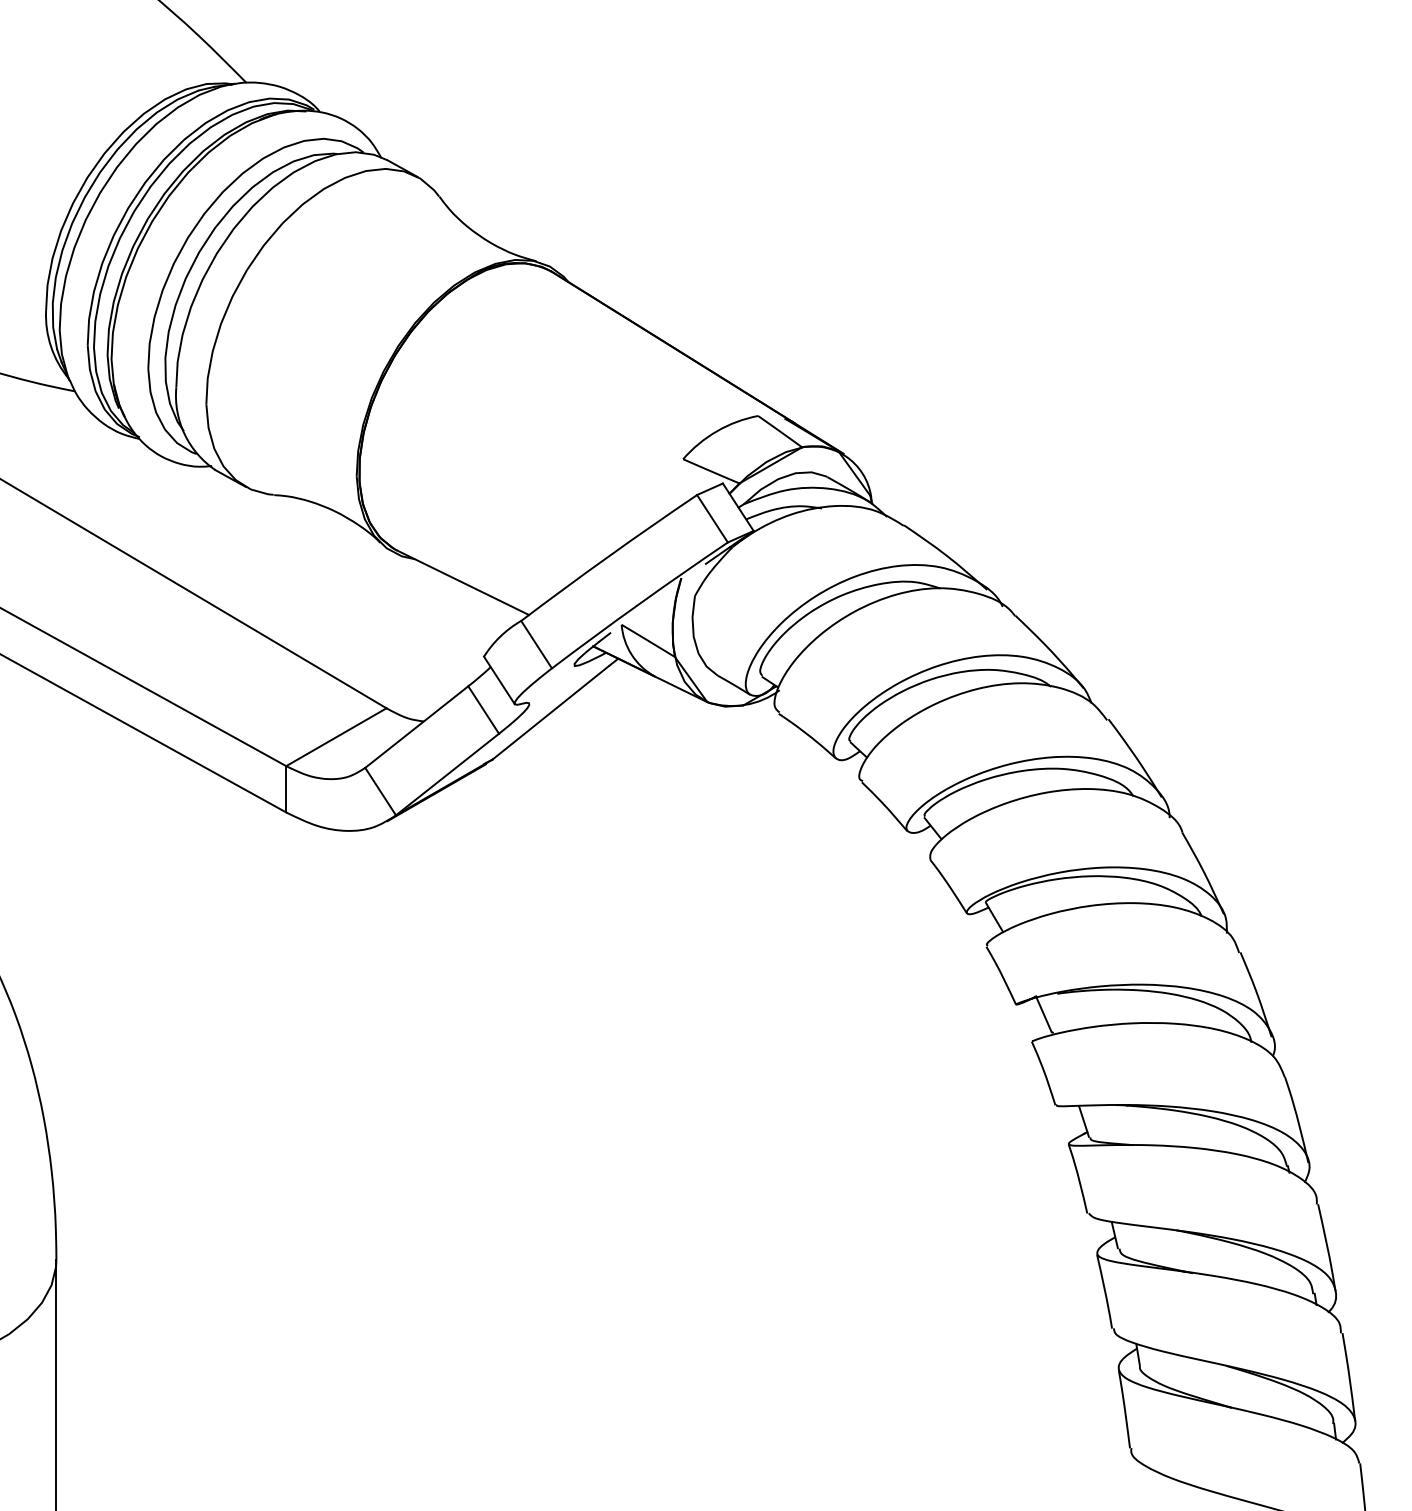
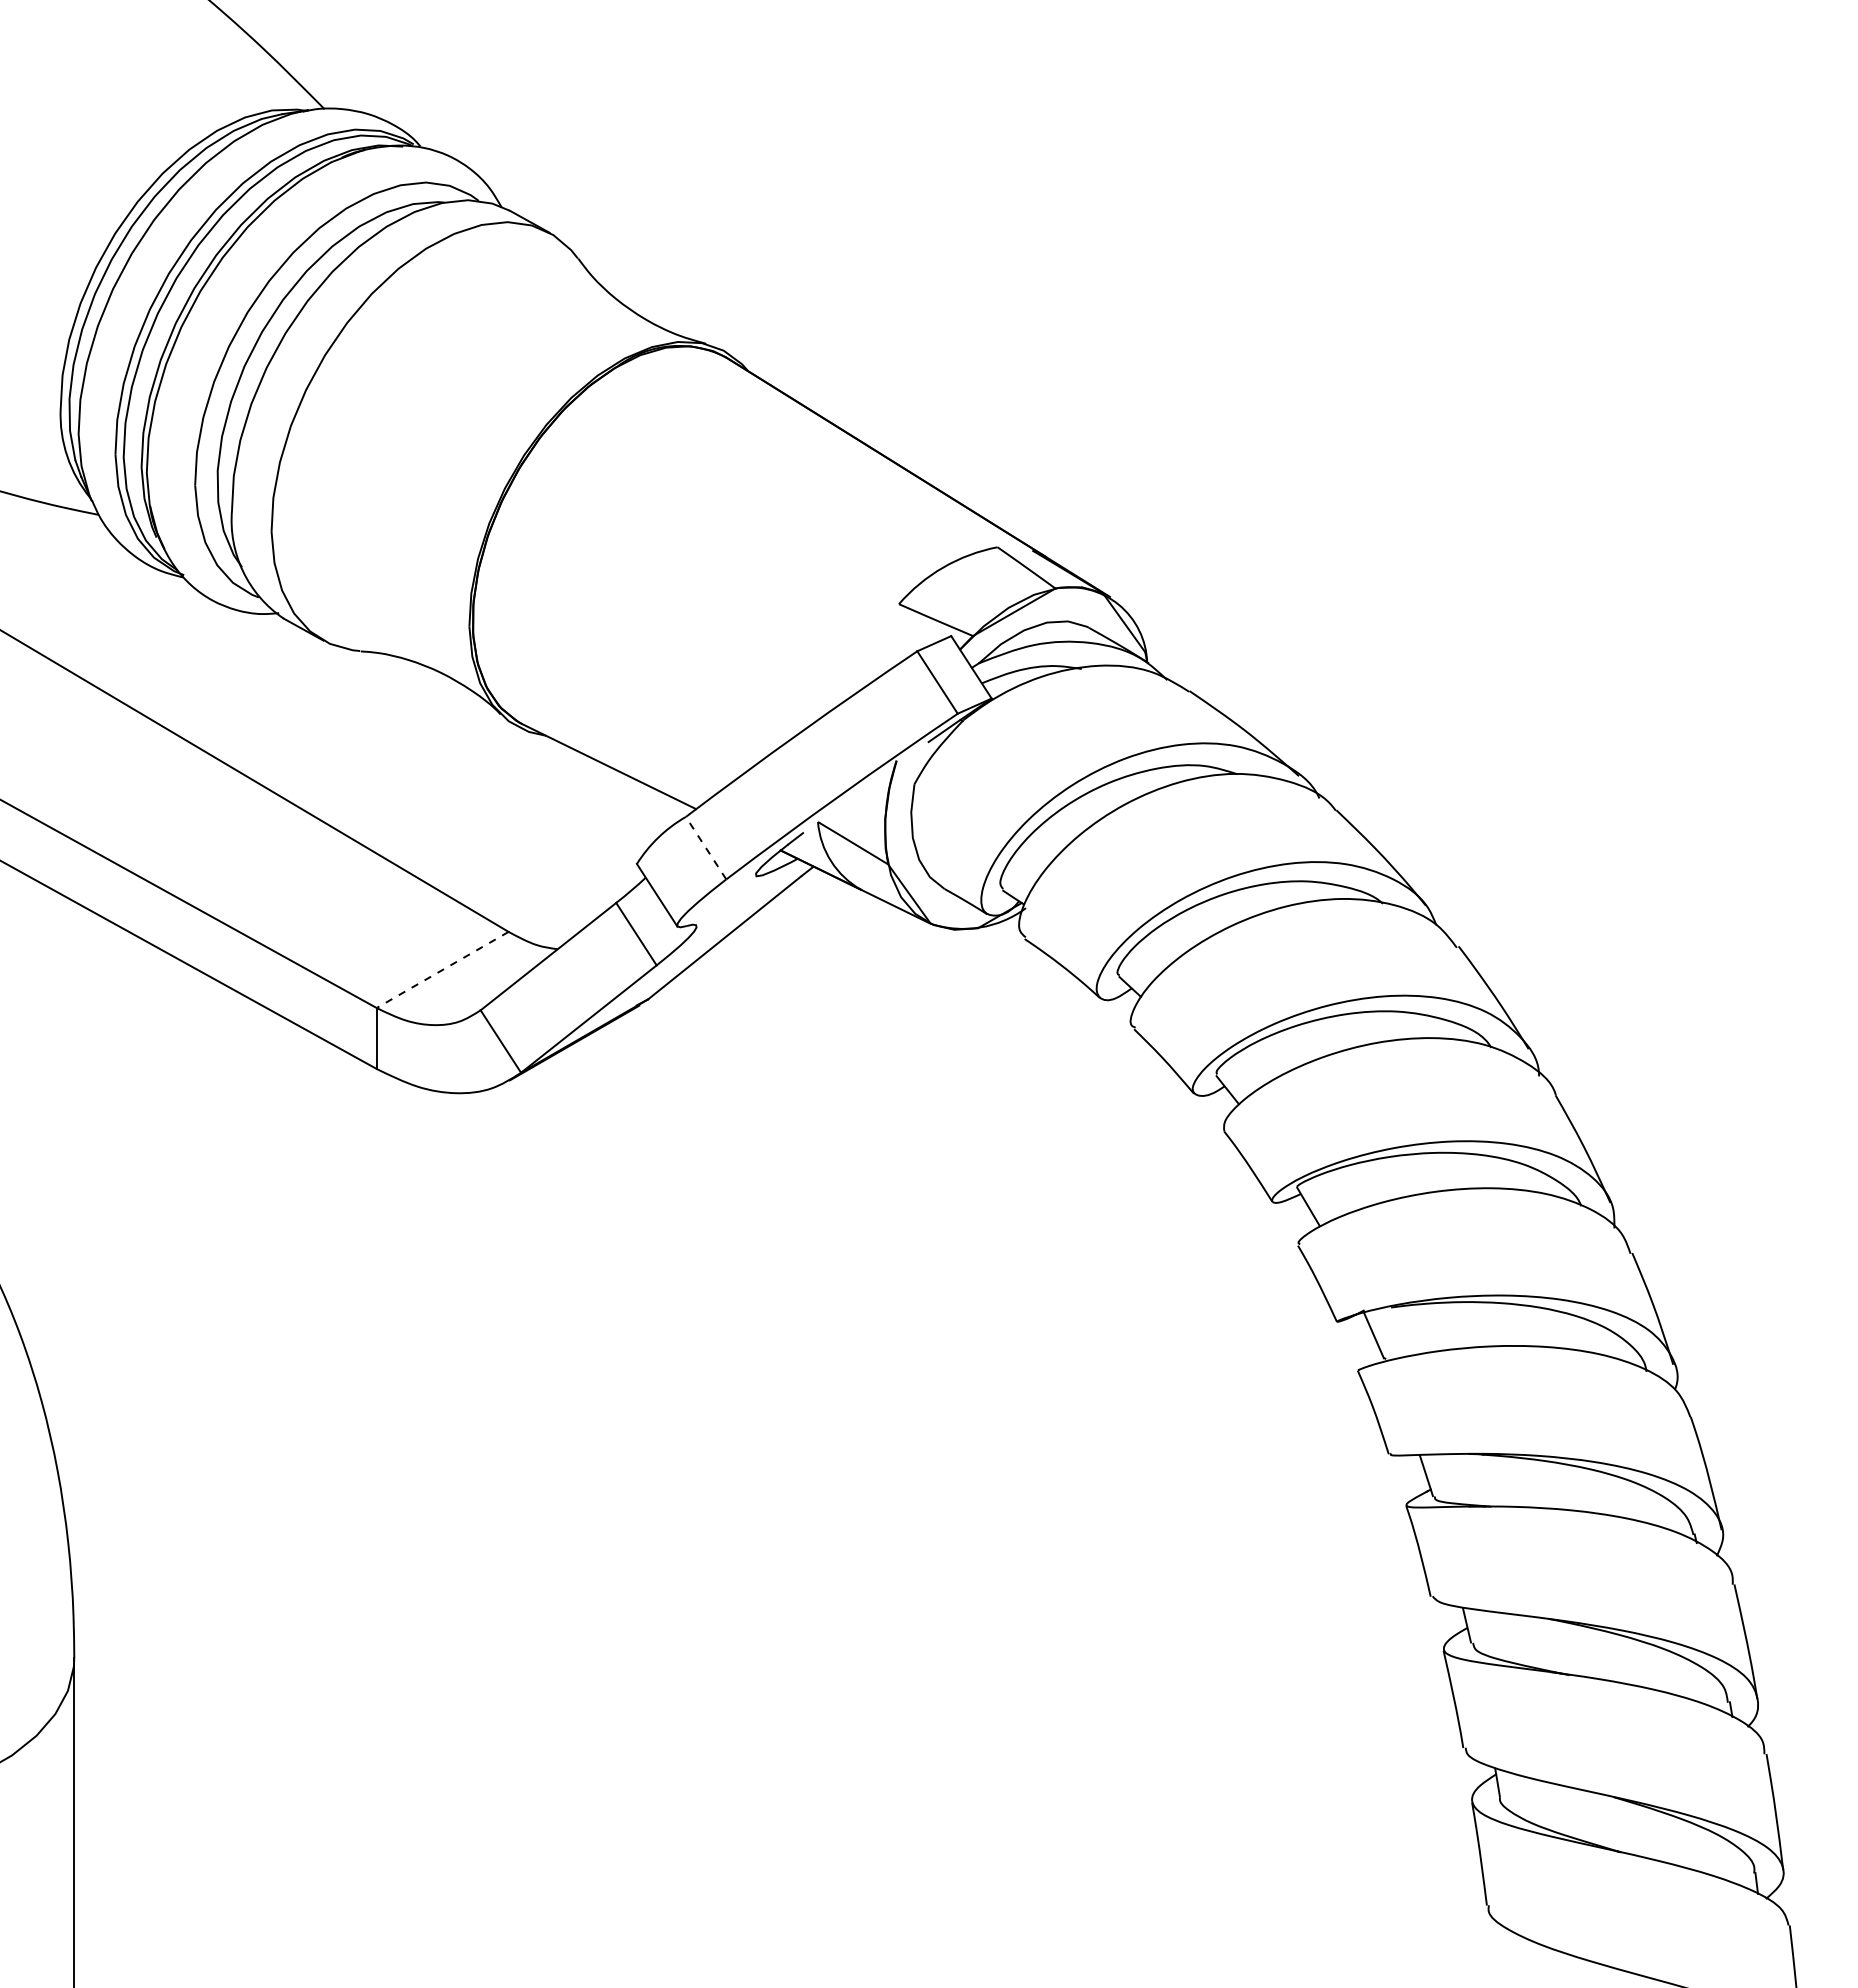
line: (536, 644) -> (705, 847), solid -> dashed
line: (336, 737) -> (442, 970), solid -> dashed

